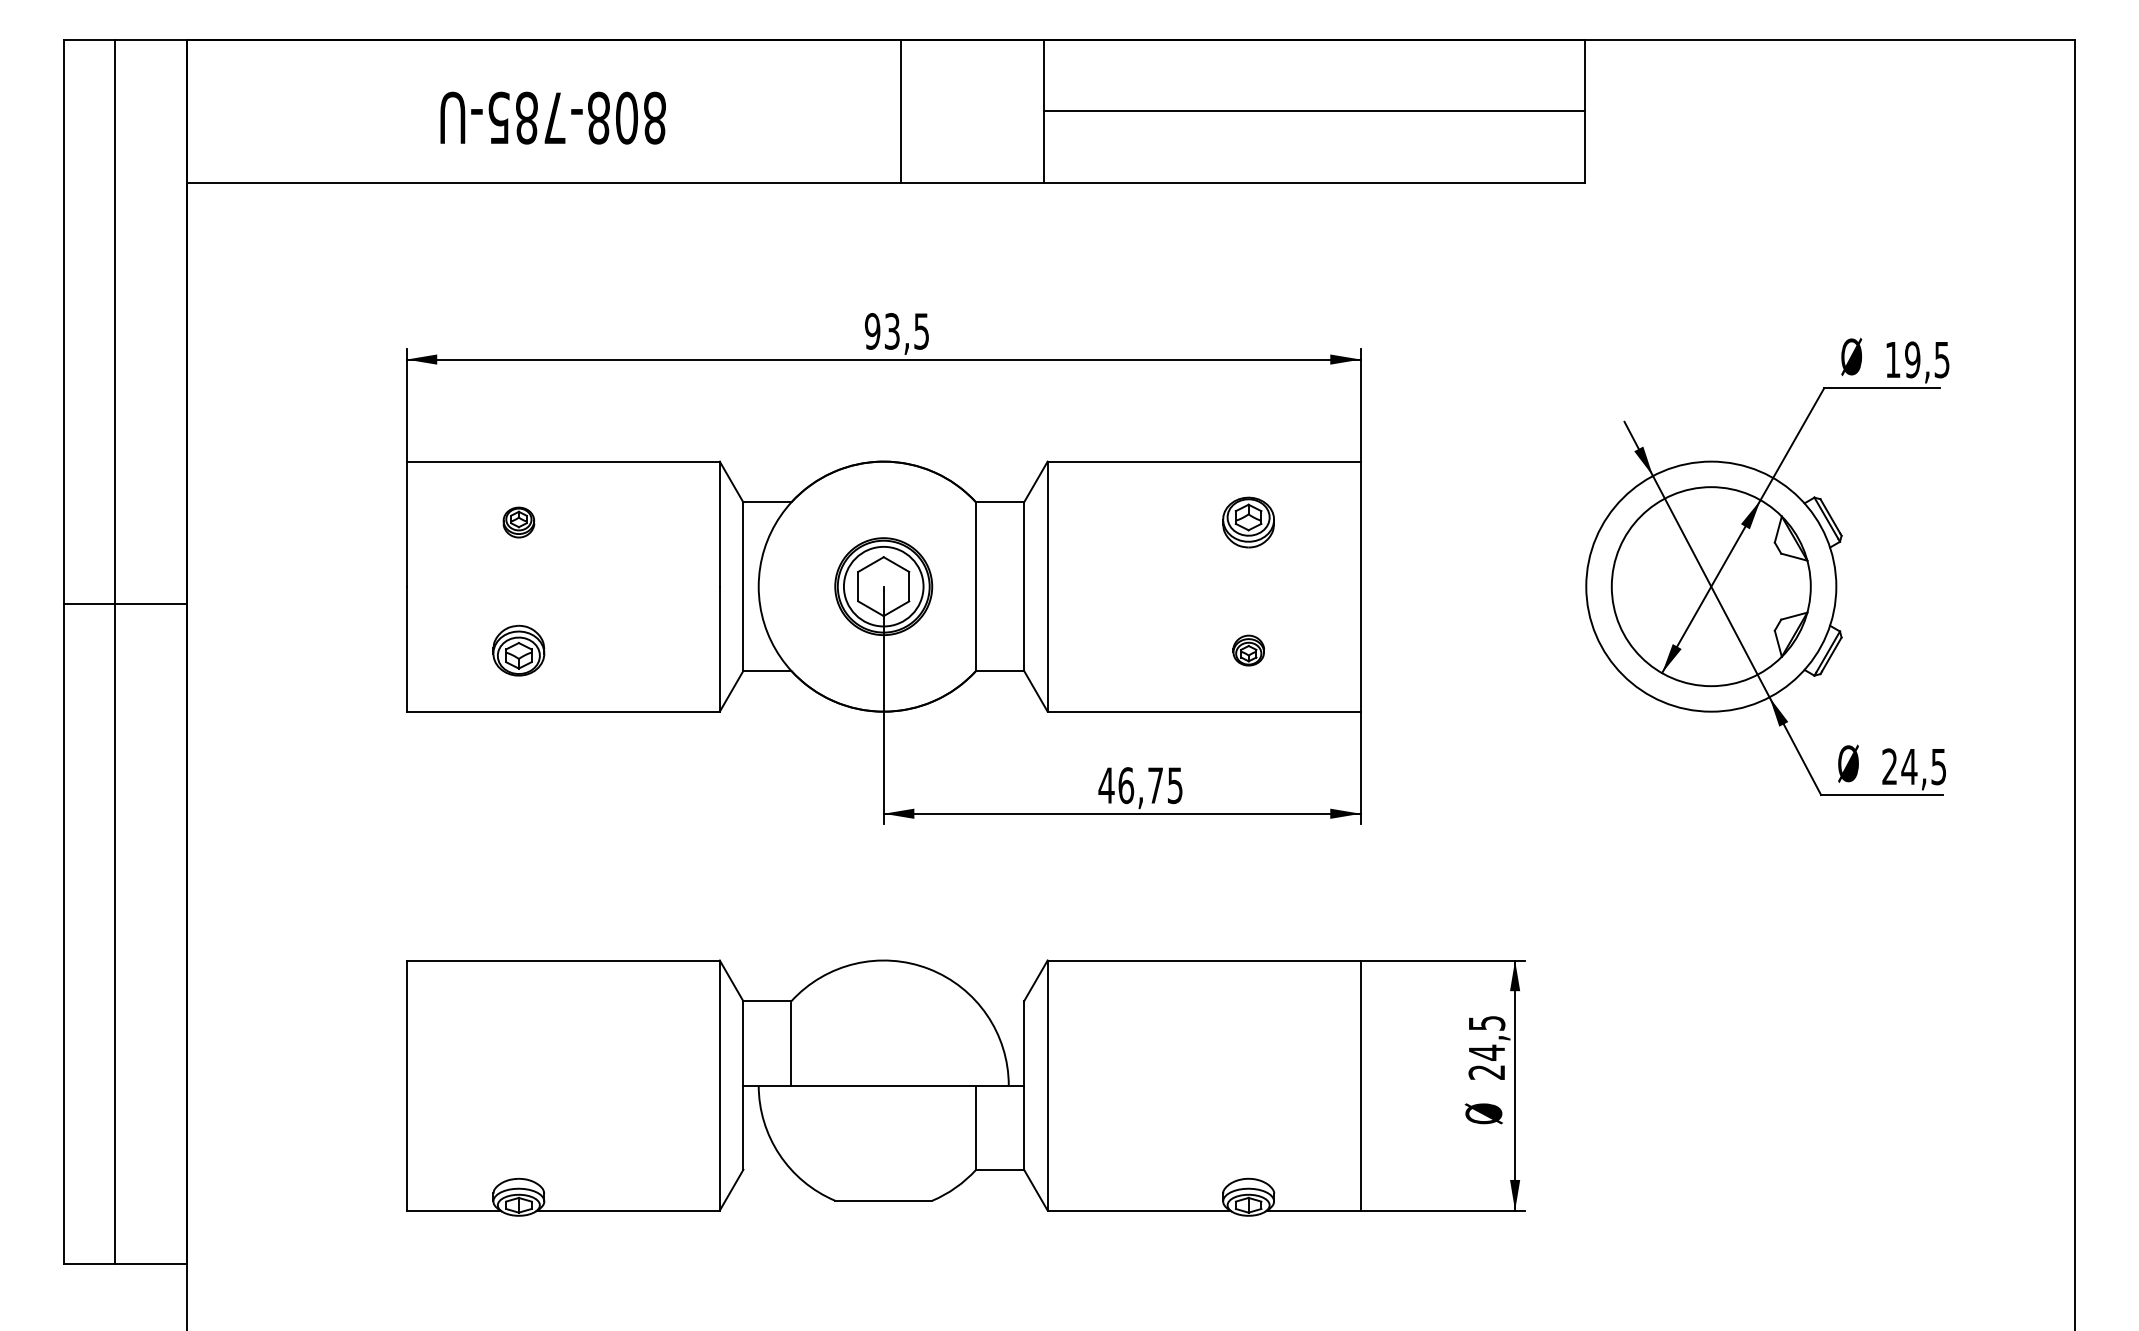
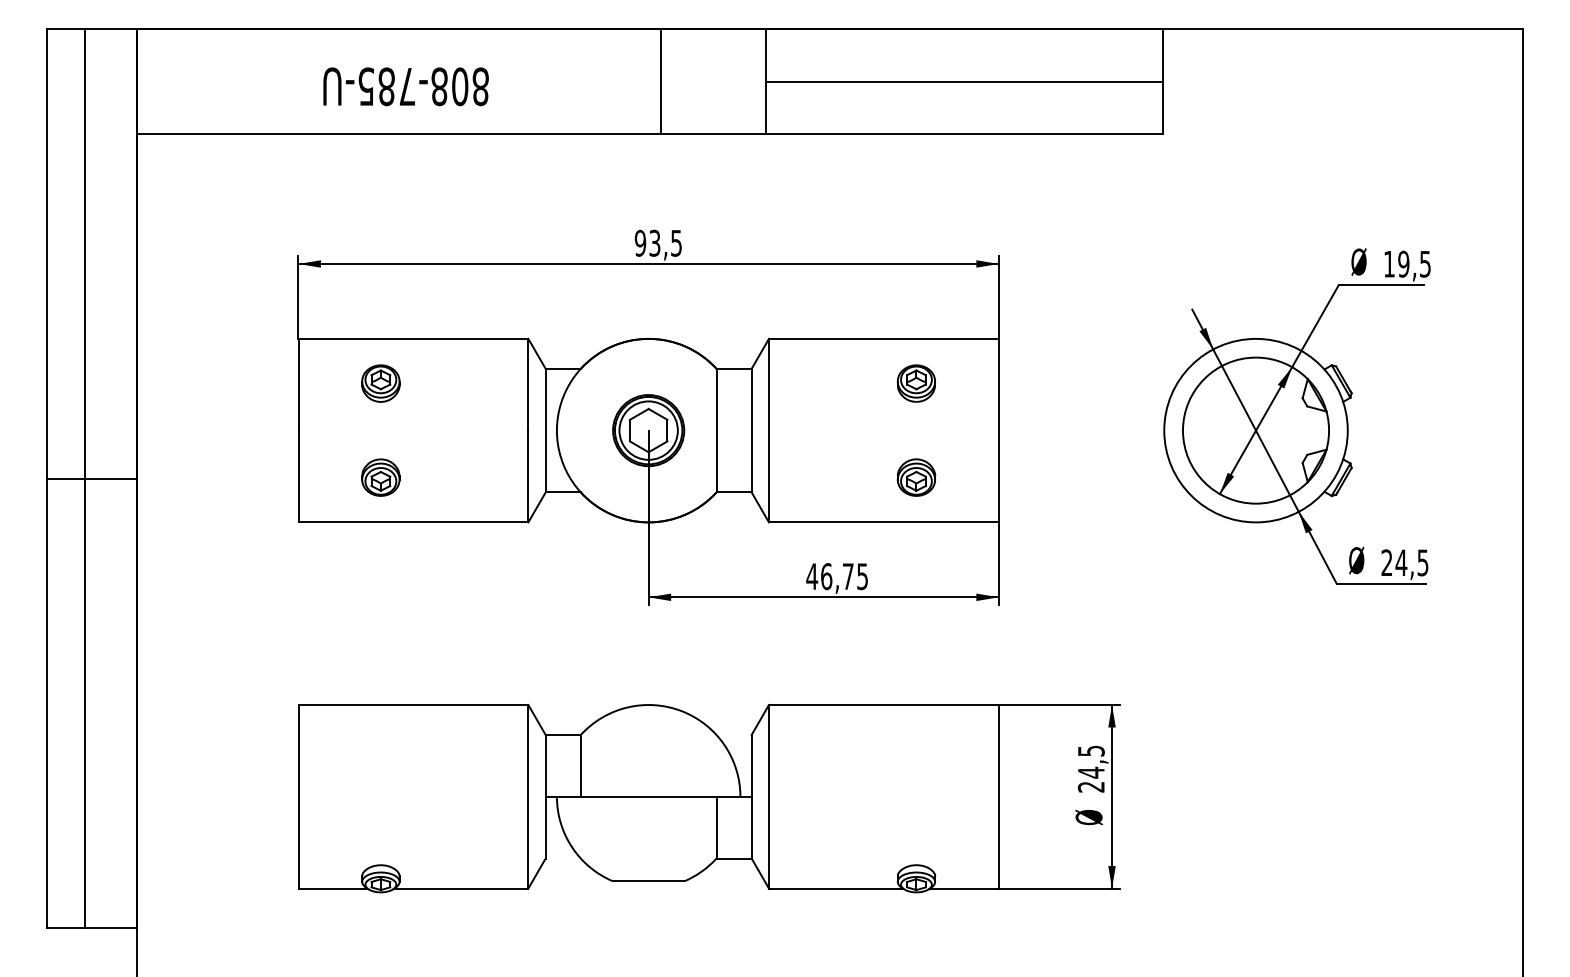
part: (518, 522) -> (380, 383), size x1.67
line: (125, 604) -> (92, 478), moved
part: (1248, 650) -> (916, 477), size x1.67

